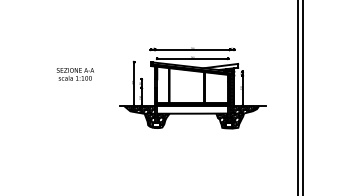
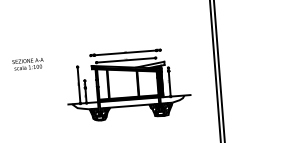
text: (74, 74) -> (27, 64), moved
hatch: (139, 109) -> (85, 106), removed
hatch: (244, 109) -> (172, 99), removed

